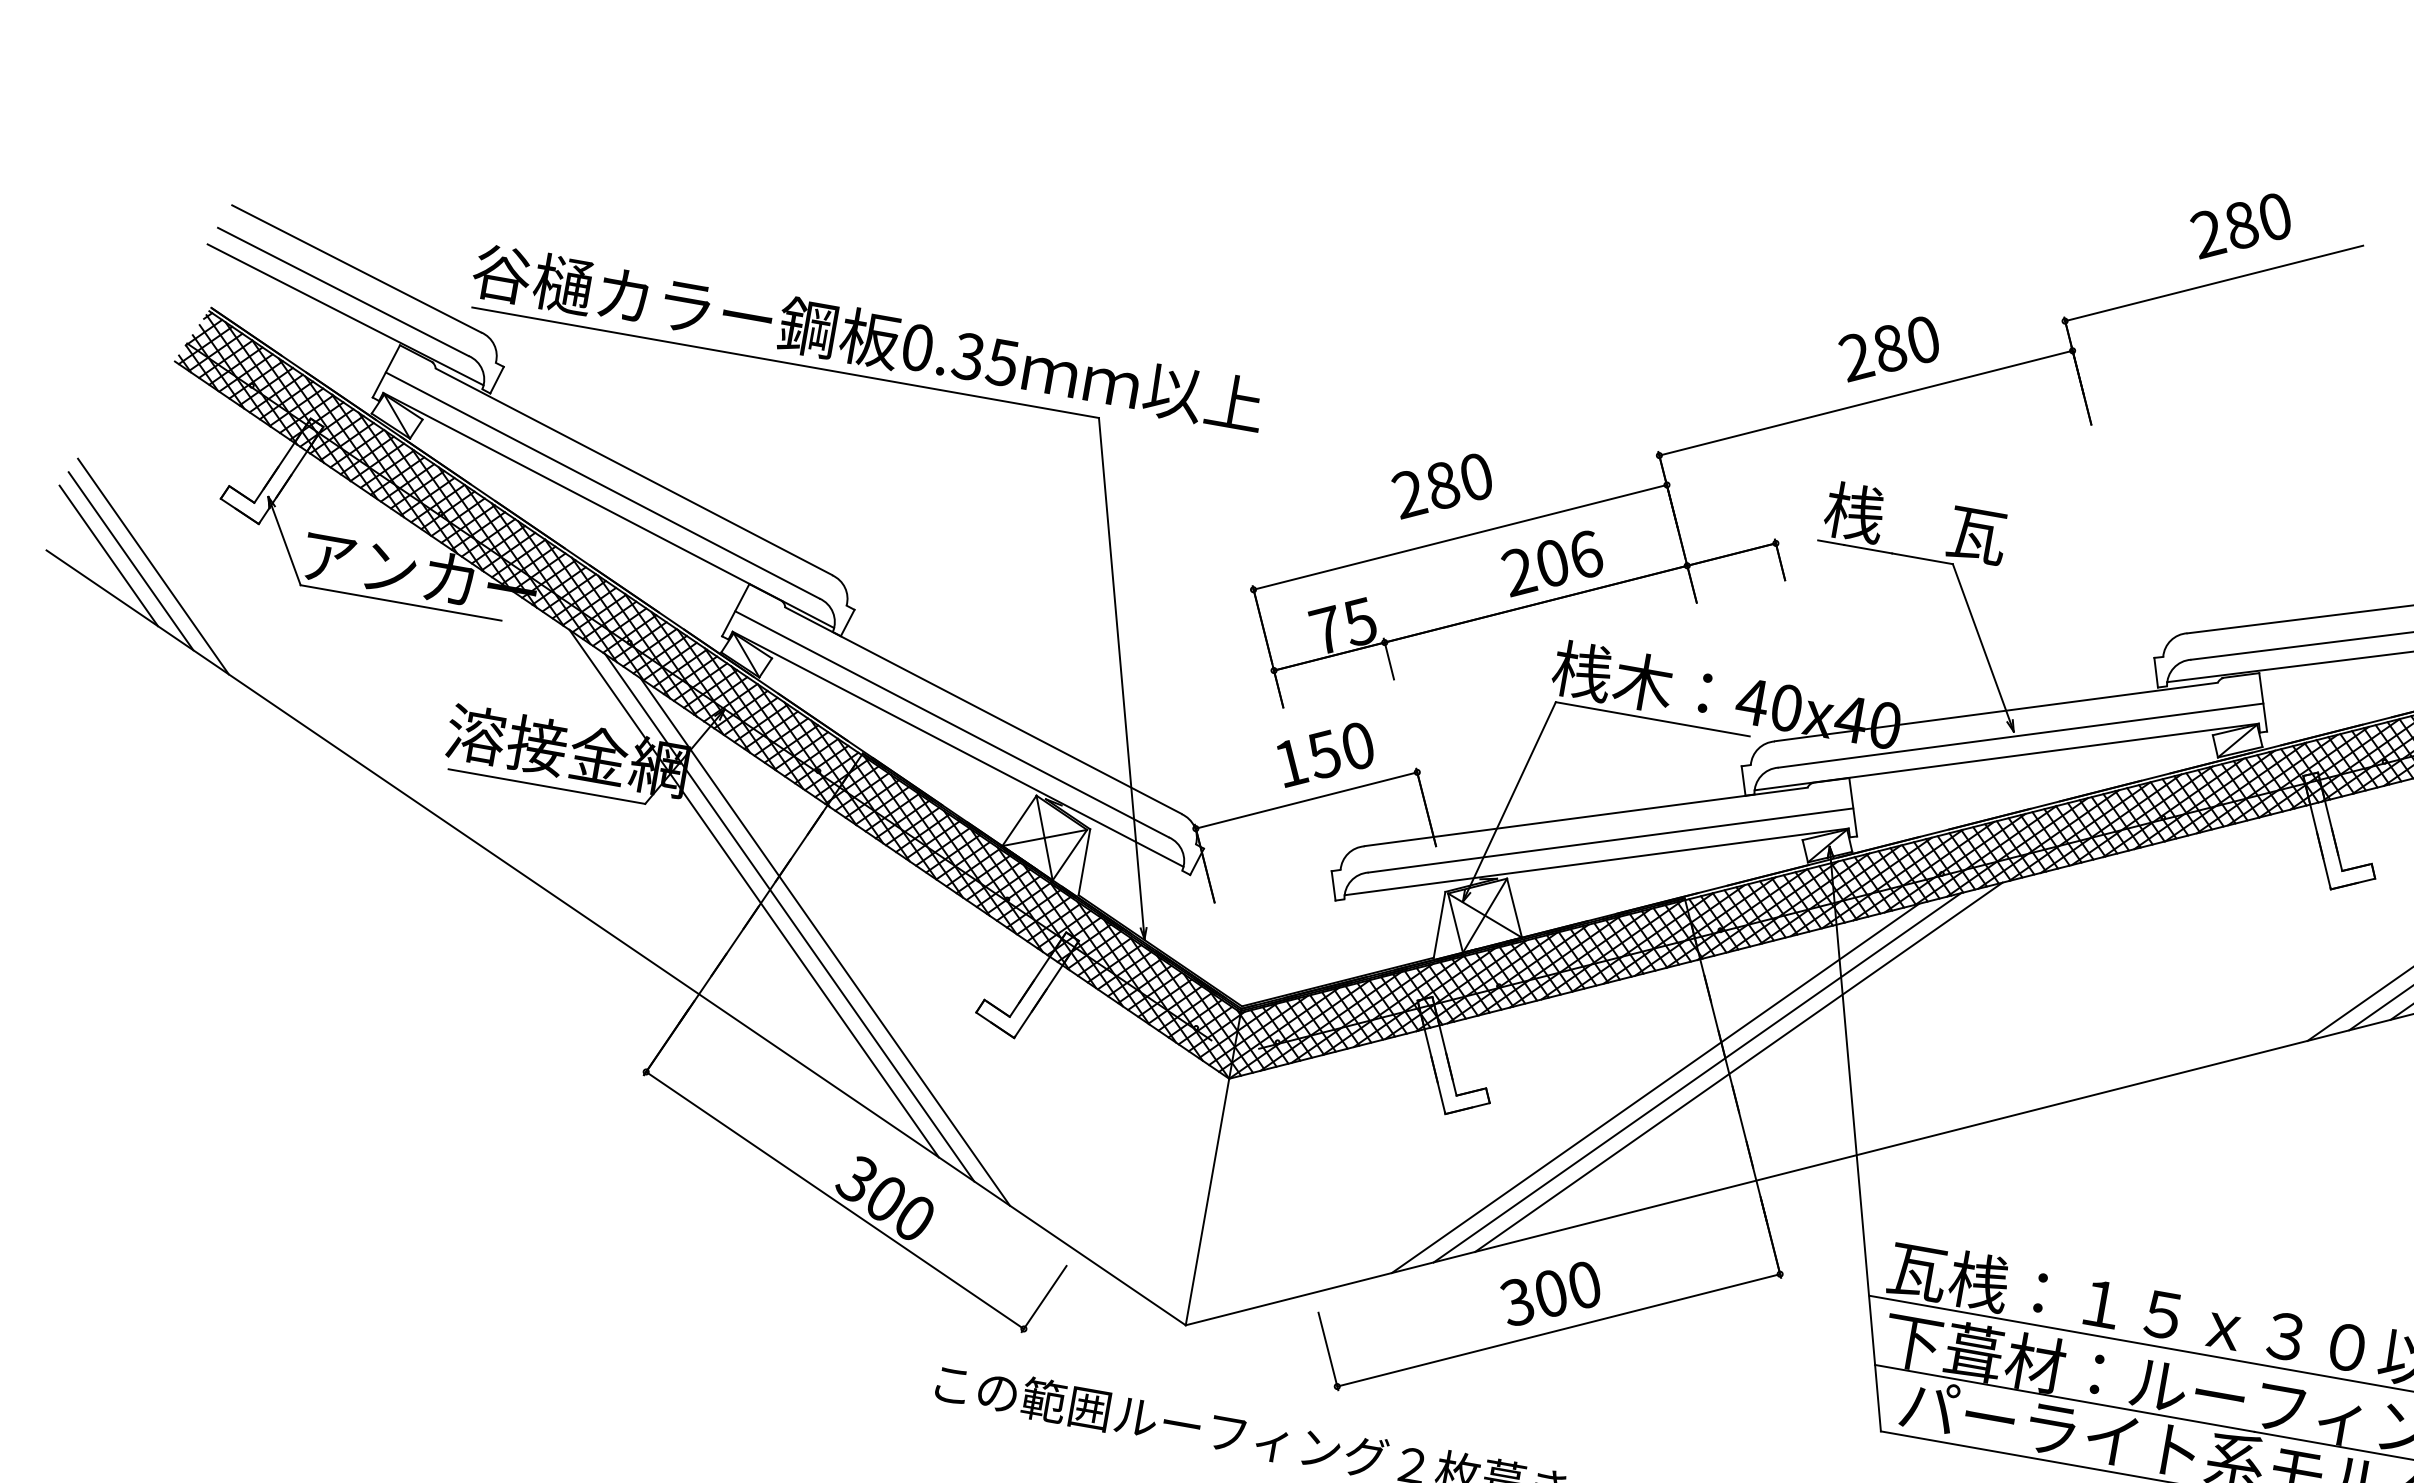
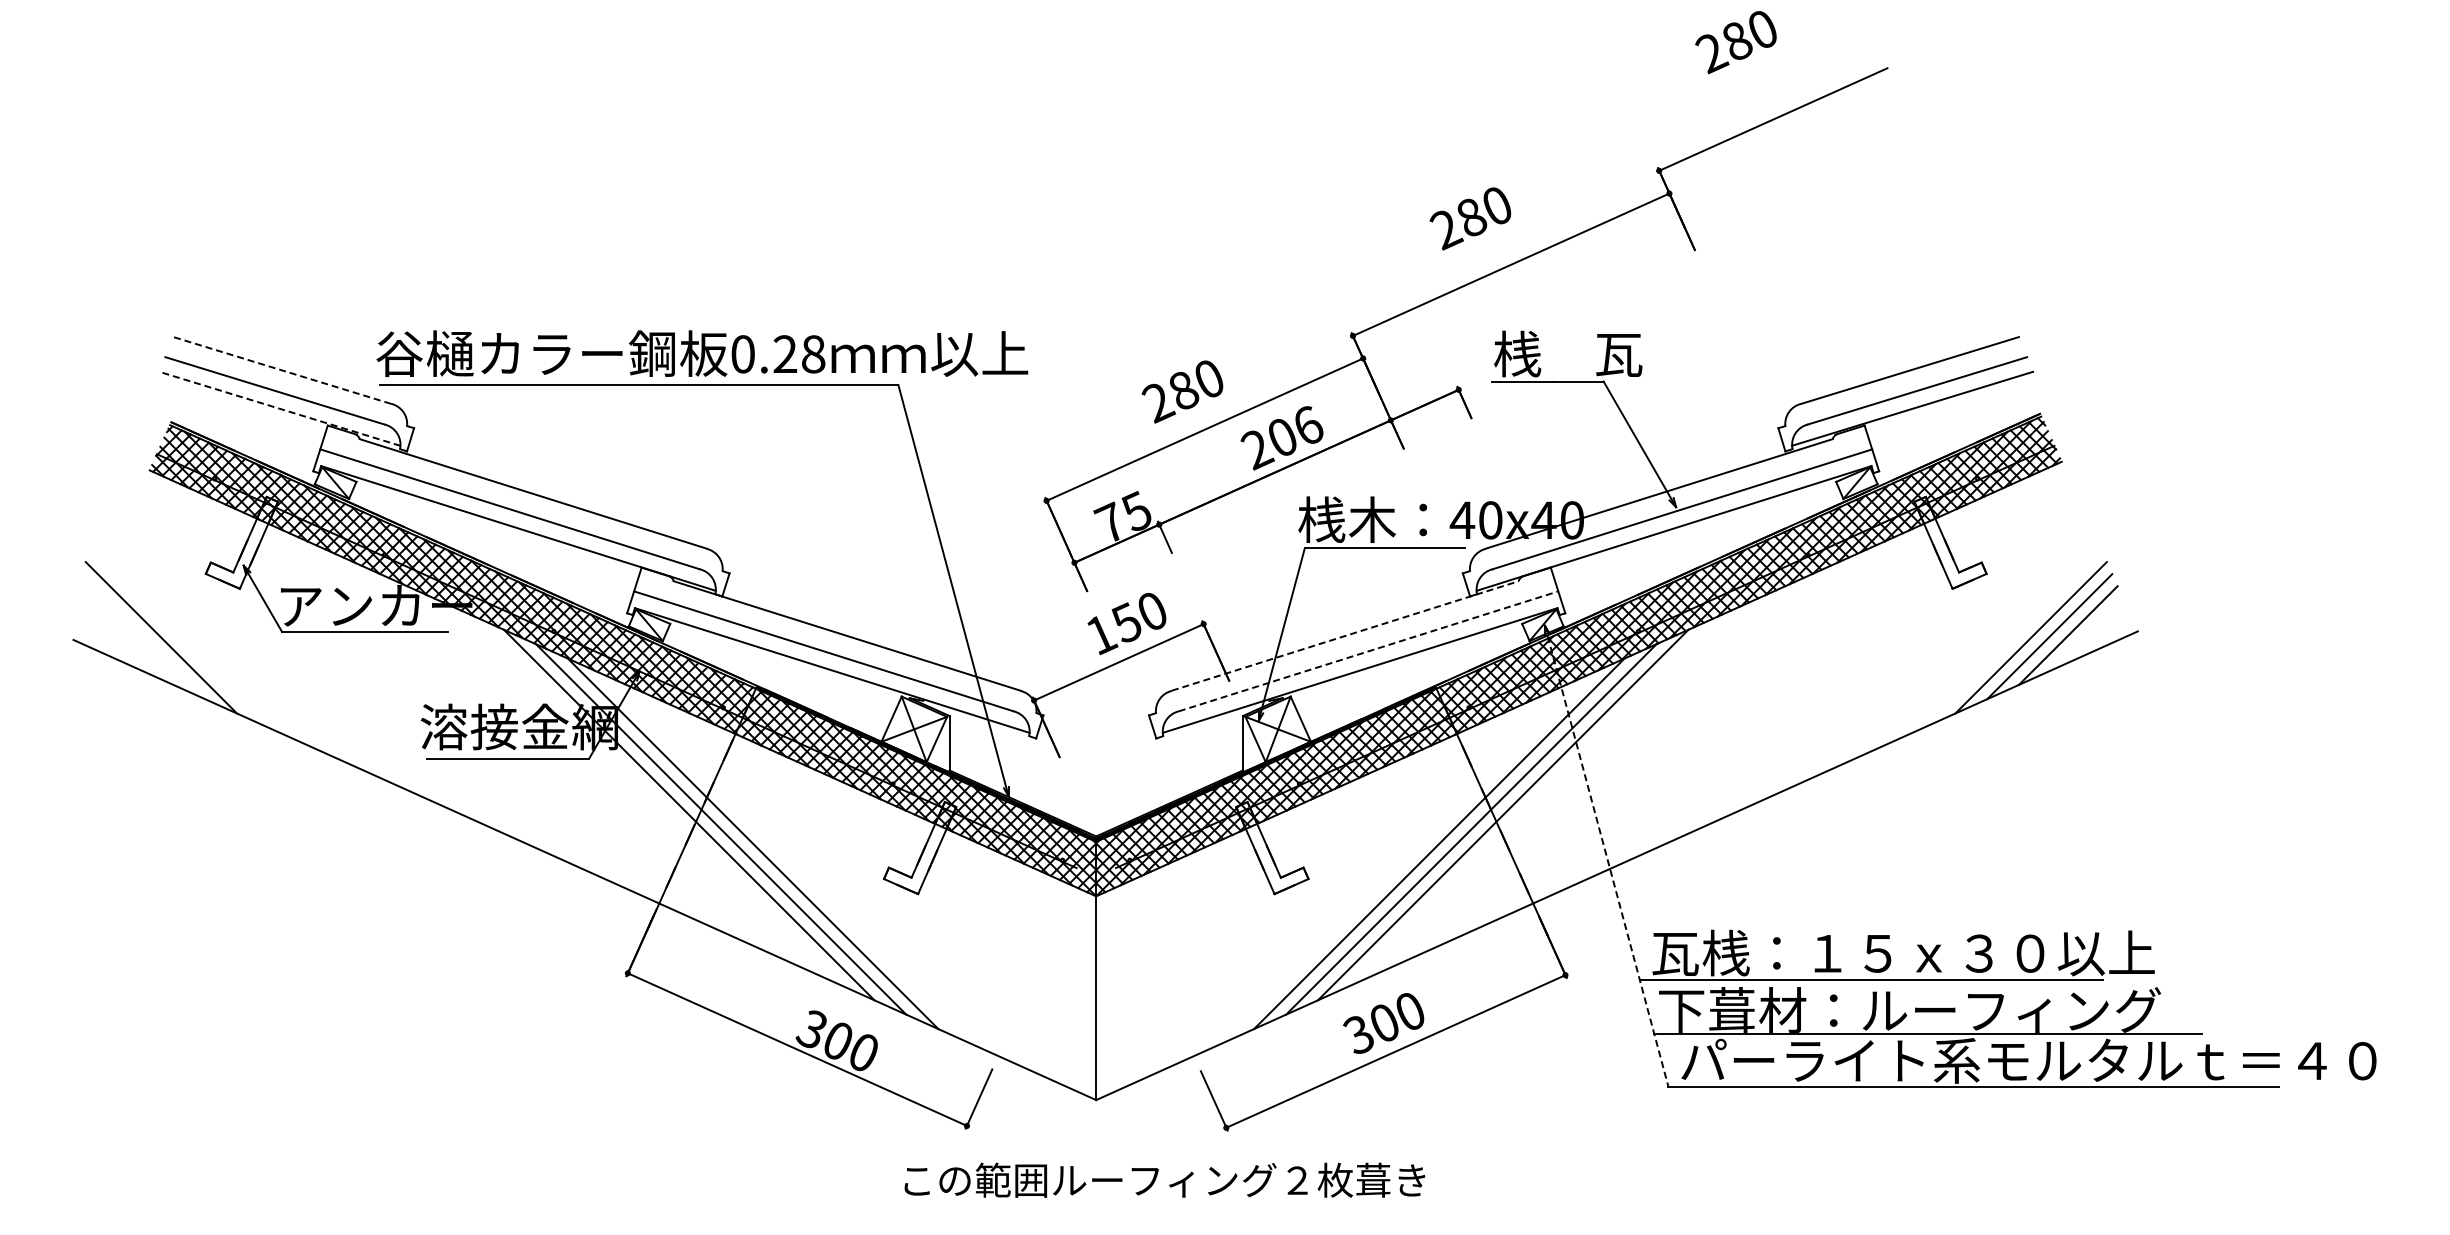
text: (2239, 226) -> (1735, 42), moved
line: (356, 269) -> (282, 370), solid -> dashed
line: (345, 314) -> (279, 408), solid -> dashed
text: (1888, 349) -> (1470, 218), moved
text: (985, 359) -> (799, 354), 0.35 -> 0.28
line: (108, 555) -> (123, 635), removed
line: (130, 560) -> (142, 636), removed
line: (1586, 816) -> (1345, 635), solid -> dashed
line: (1610, 840) -> (1368, 651), solid -> dashed
line: (1855, 1139) -> (1606, 856), solid -> dashed

